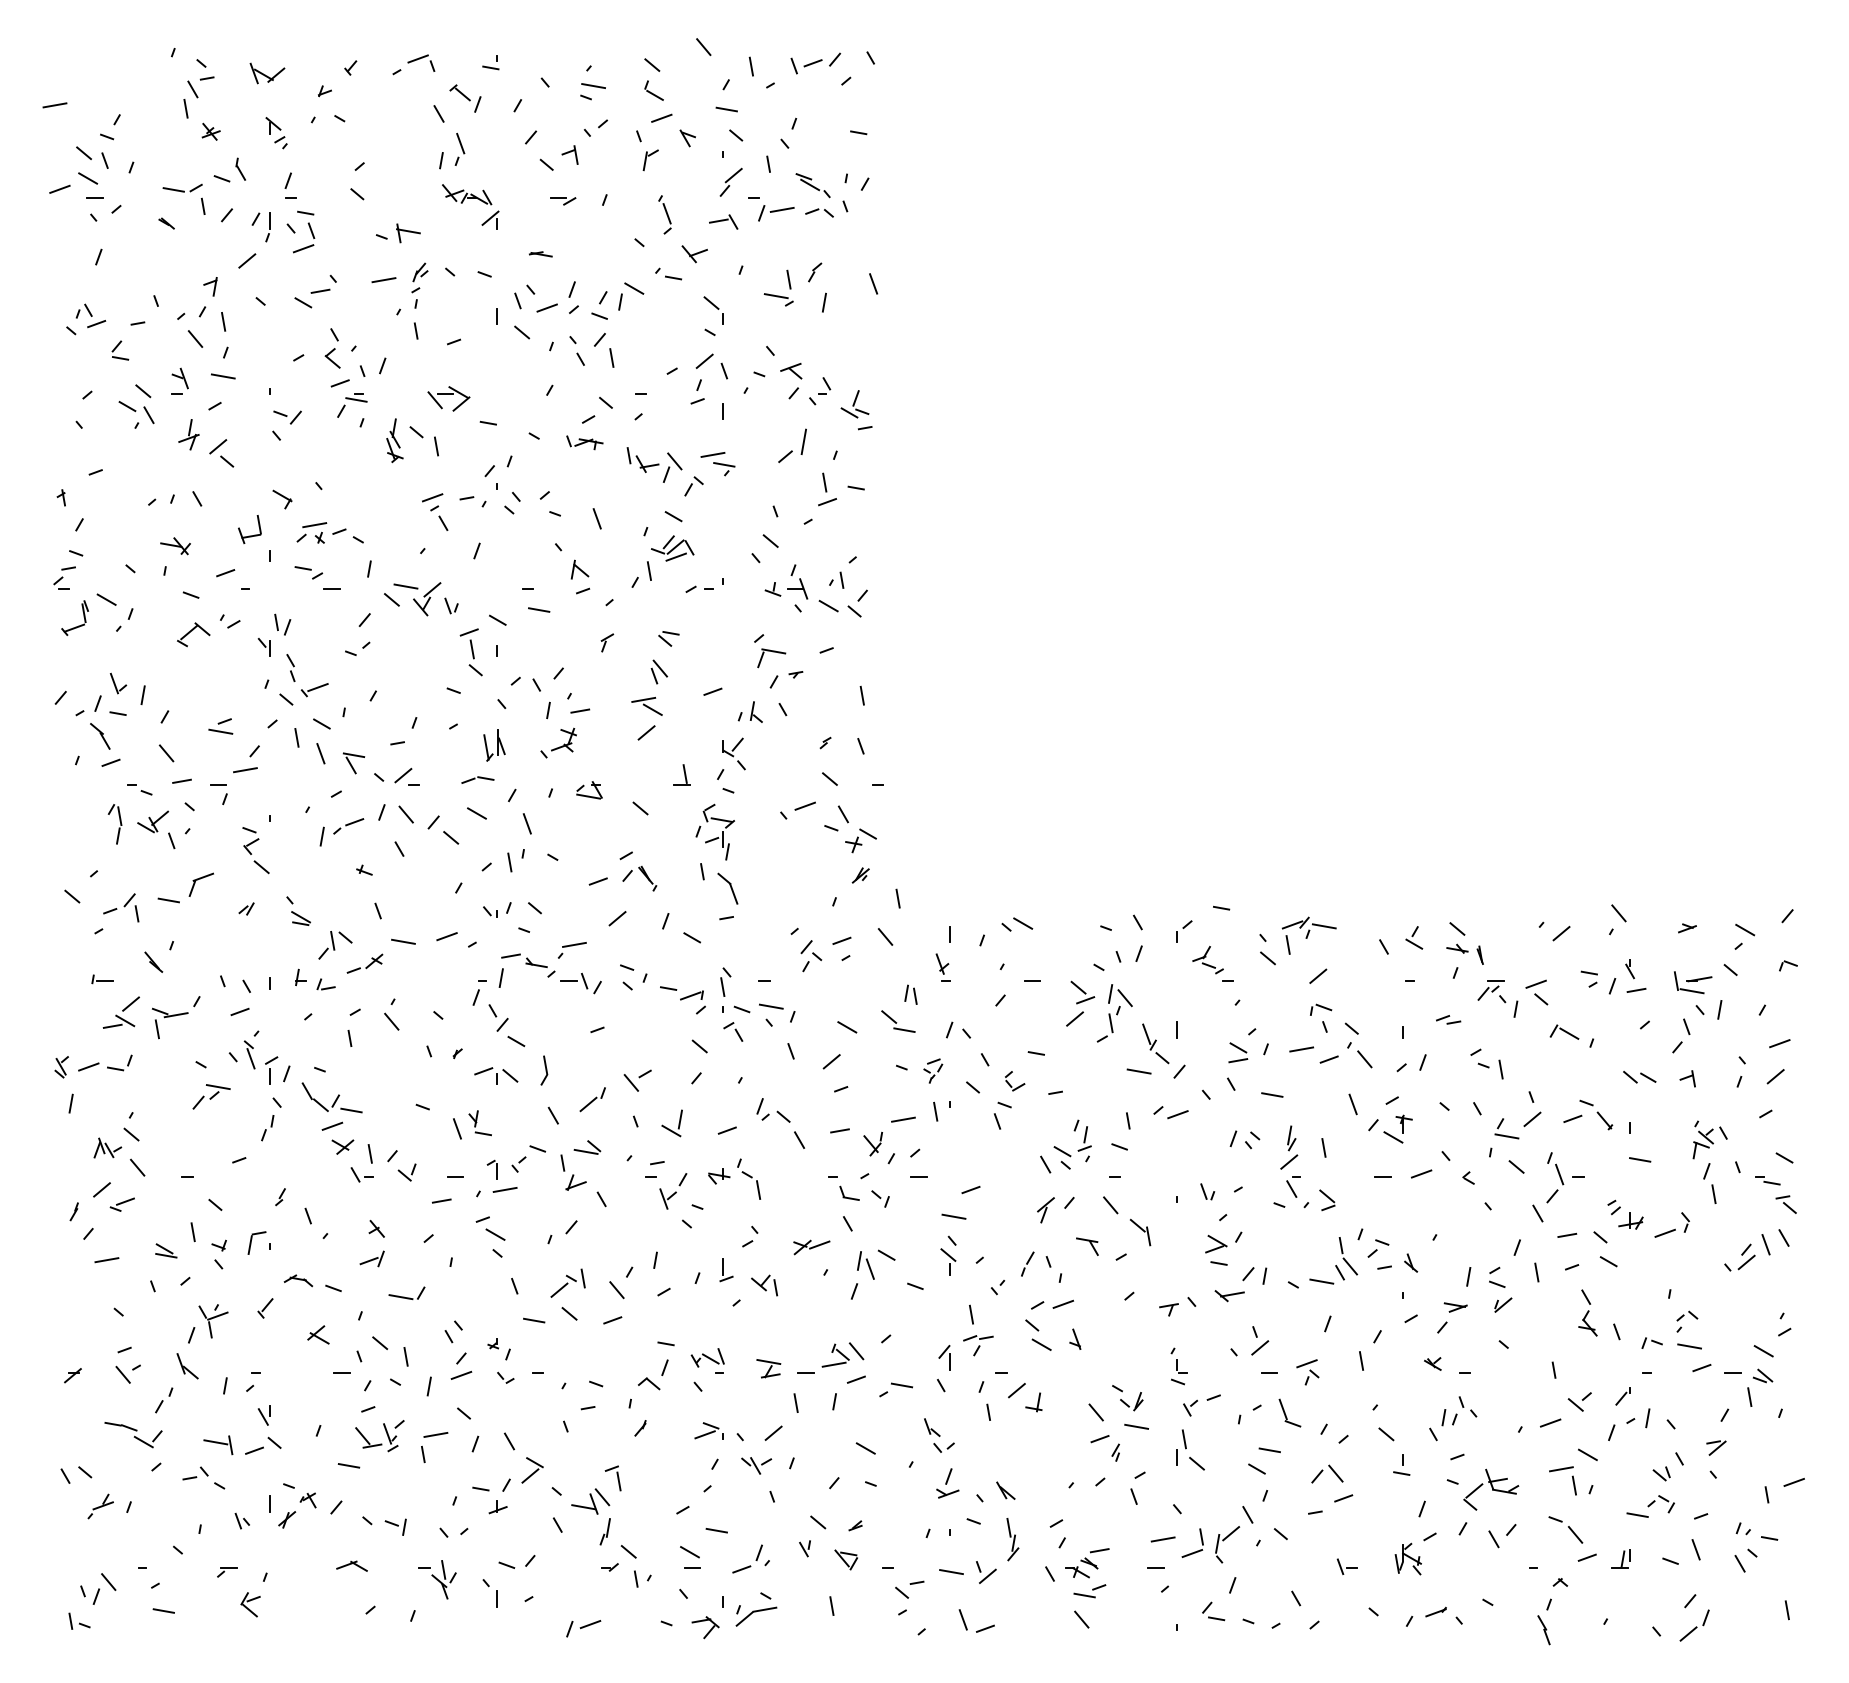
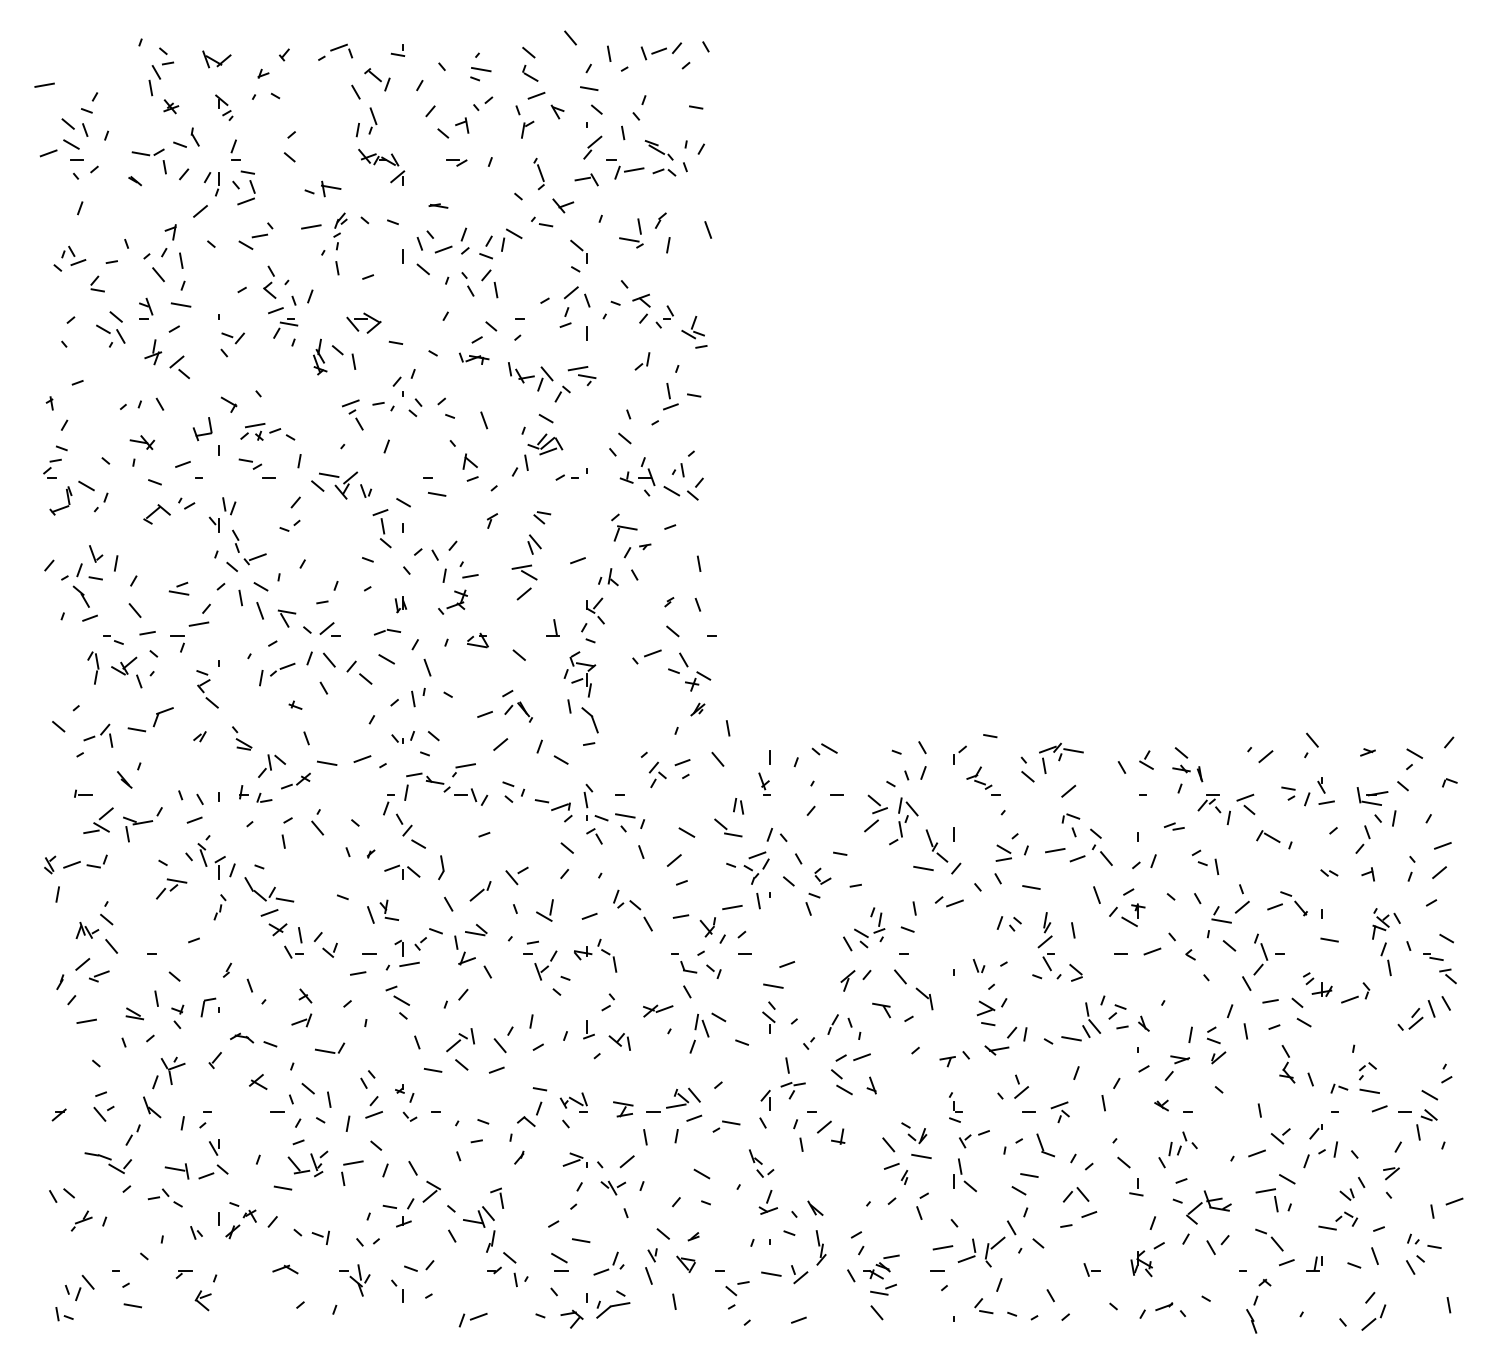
part: (792, 446) -> (642, 361), size x0.62
part: (493, 745) -> (400, 604), size x0.62
part: (933, 1070) -> (756, 867), size x1.67
part: (1639, 1076) -> (1329, 872), size x0.62
part: (270, 1119) -> (219, 907), size x0.71
line: (962, 1619) -> (648, 1275), moved

